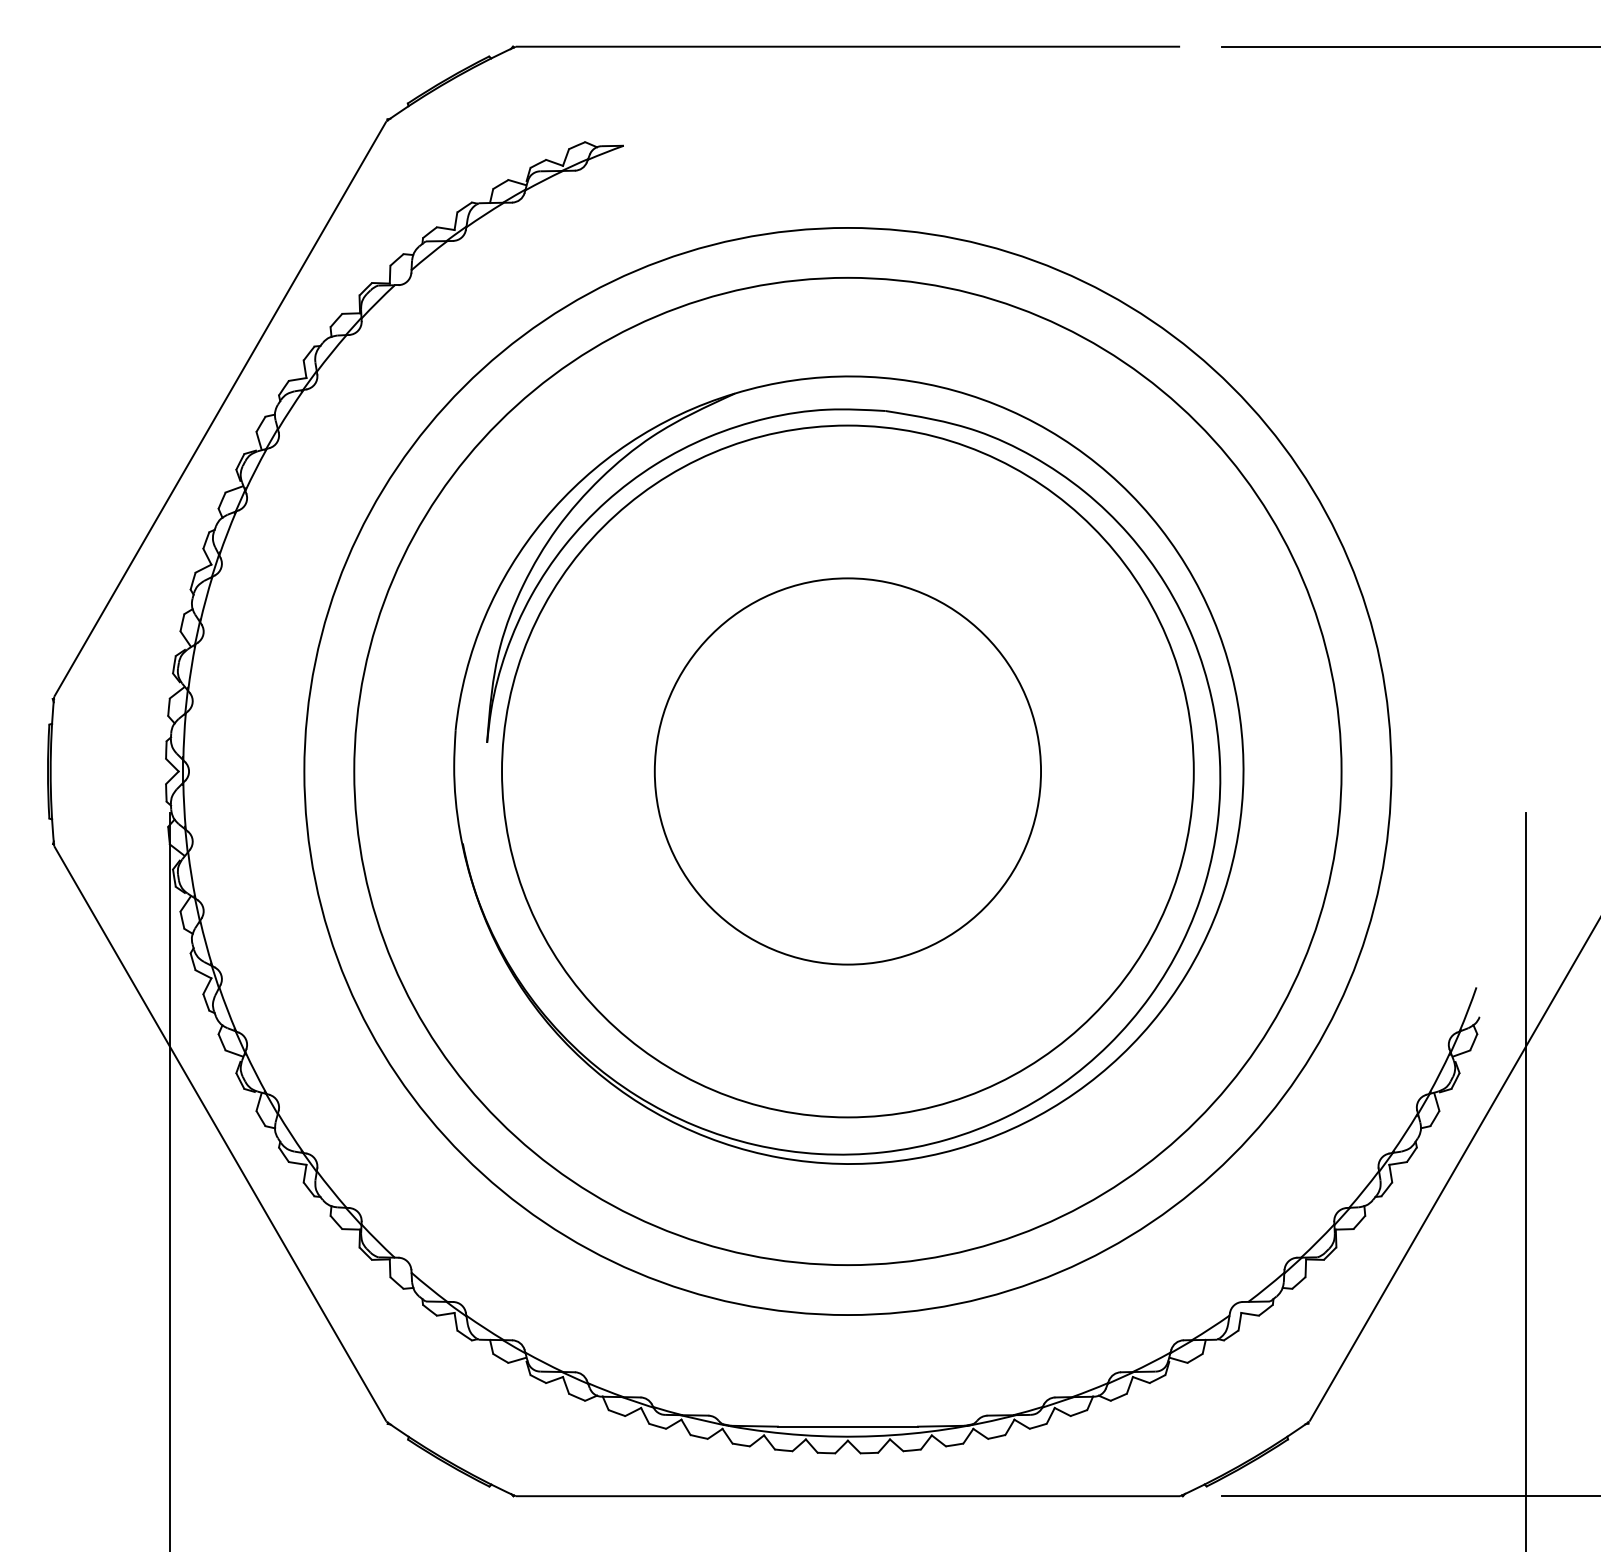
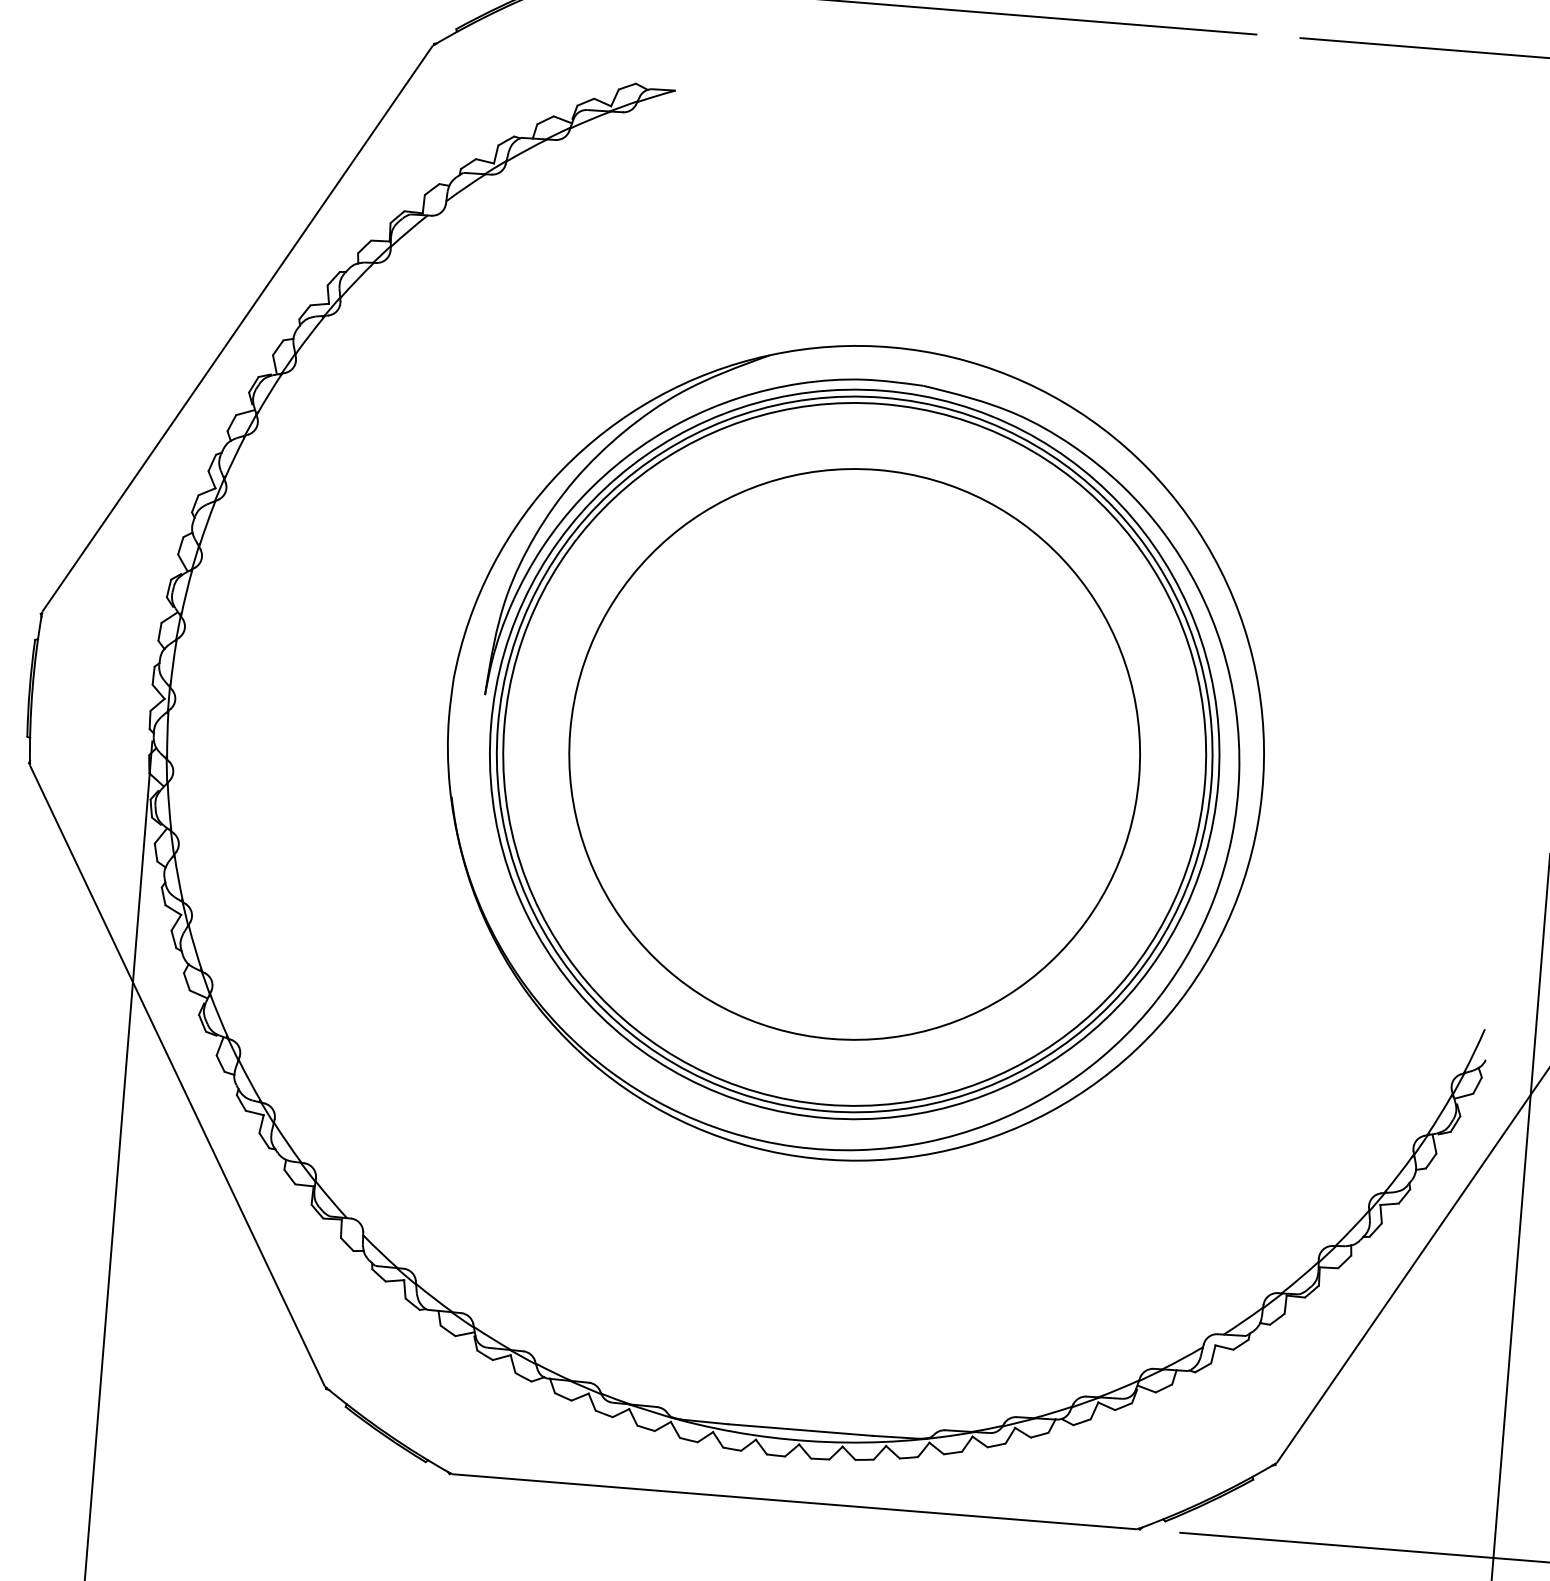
circle: (847, 771) -> (854, 754), size x0.62
circle: (847, 771) -> (854, 754), size x0.71
circle: (847, 771) -> (854, 754), size x1.43

